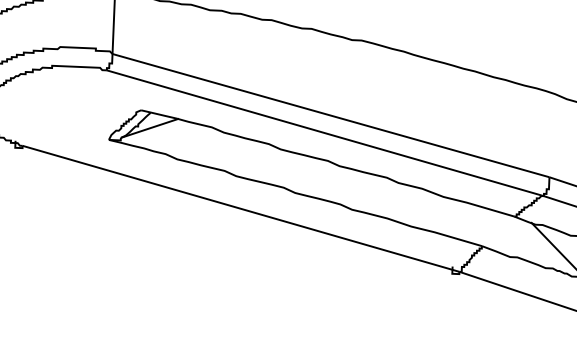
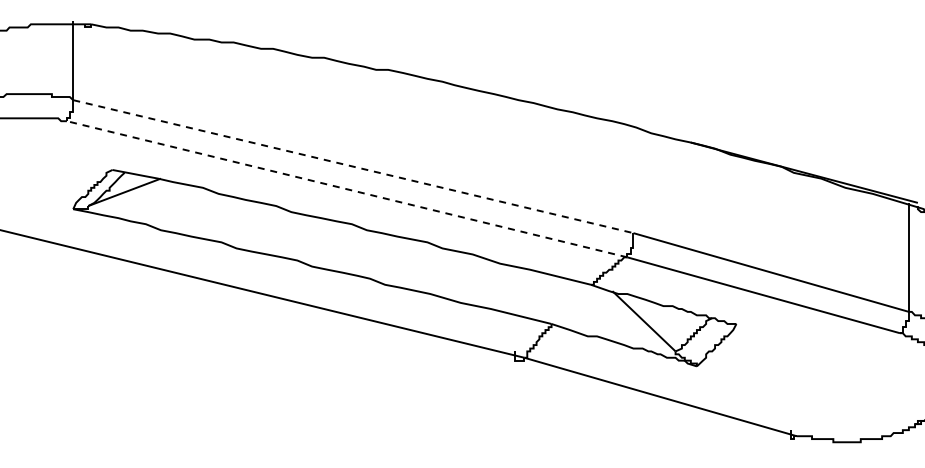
line: (331, 115) -> (353, 166), solid -> dashed
line: (324, 133) -> (346, 189), solid -> dashed

